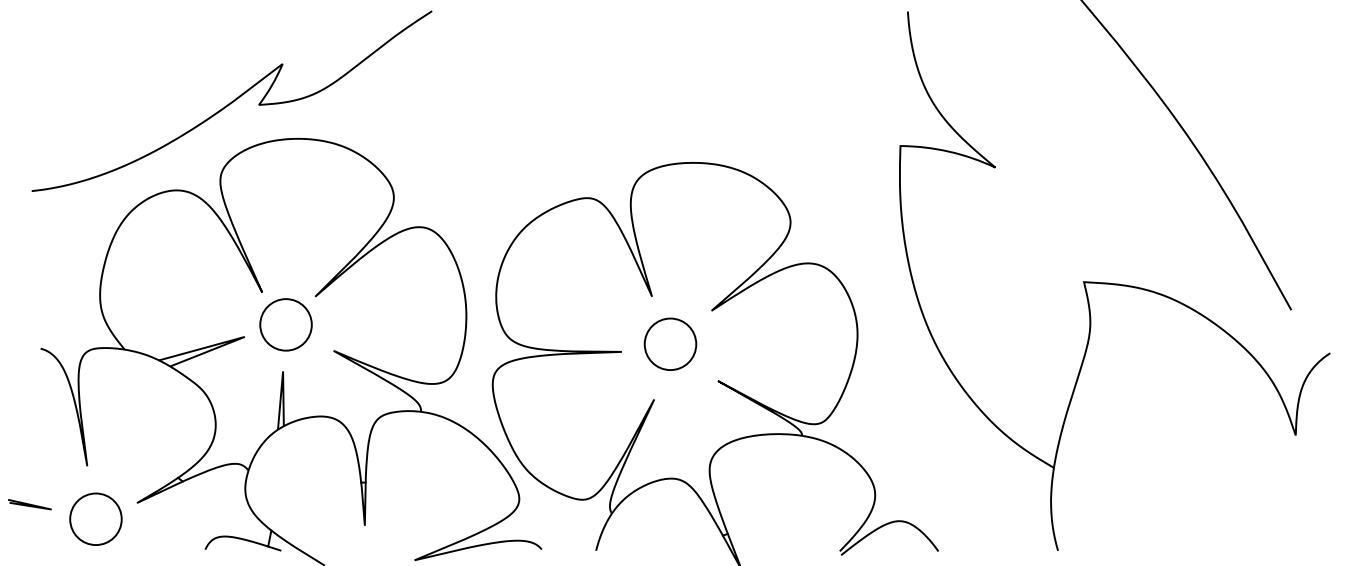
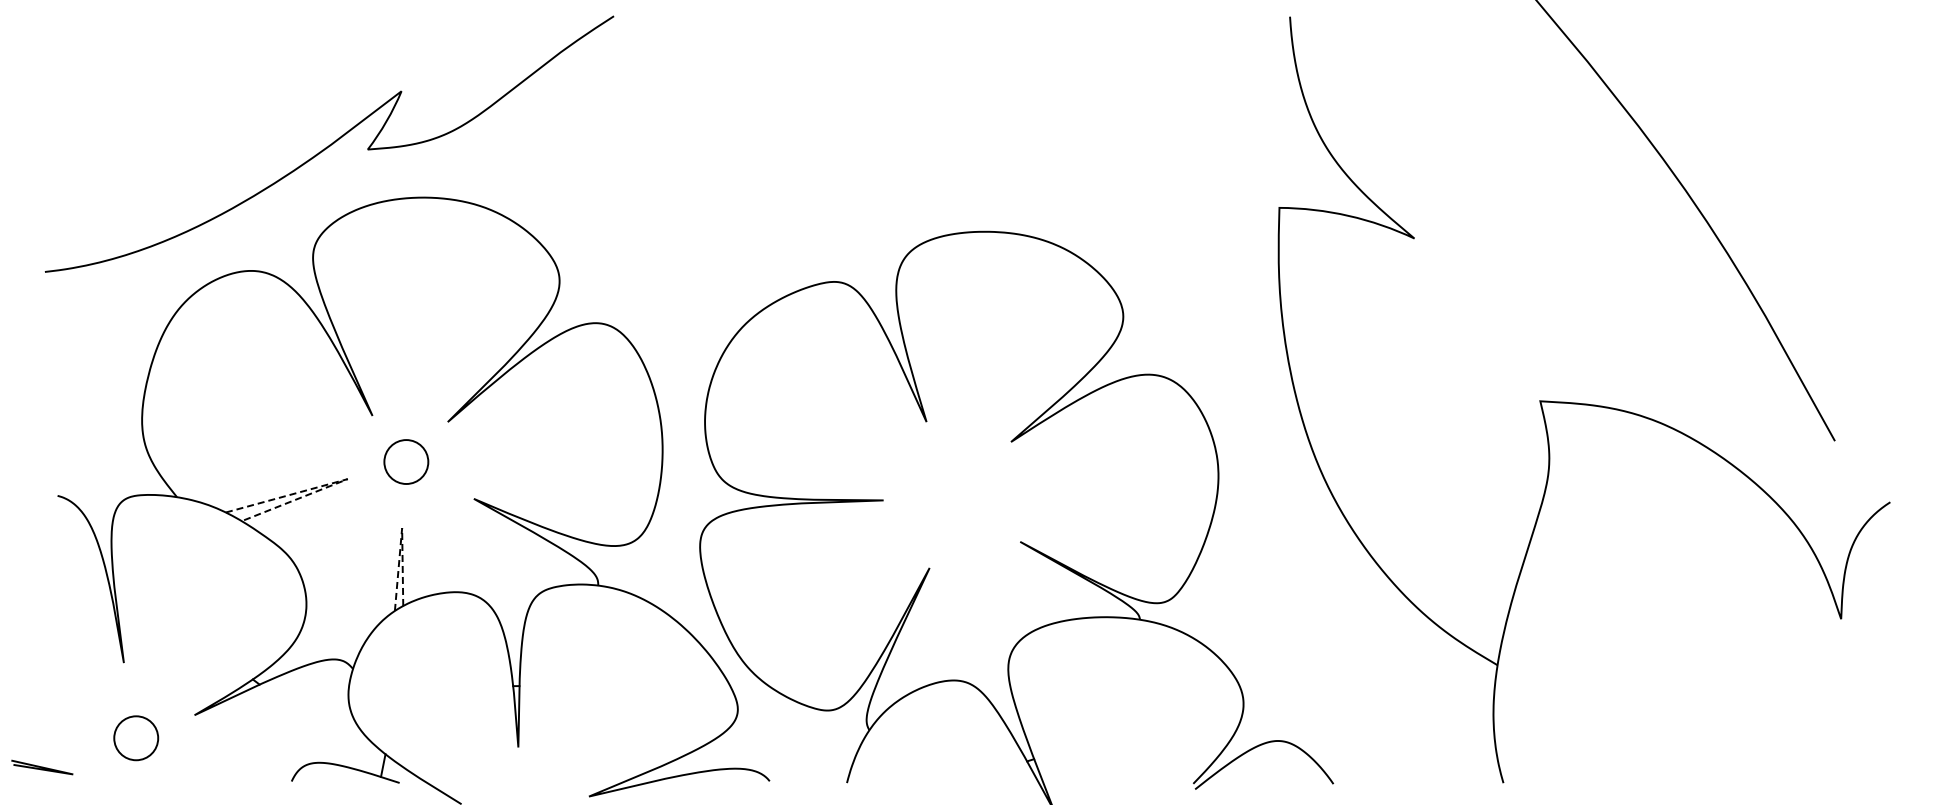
circle: (285, 324) -> (405, 461), size x0.6
line: (241, 337) -> (343, 480), solid -> dashed
circle: (670, 344) -> (952, 489), removed
line: (282, 373) -> (401, 531), solid -> dashed
line: (30, 504) -> (42, 767), moved
circle: (95, 518) -> (135, 737), size x0.6

